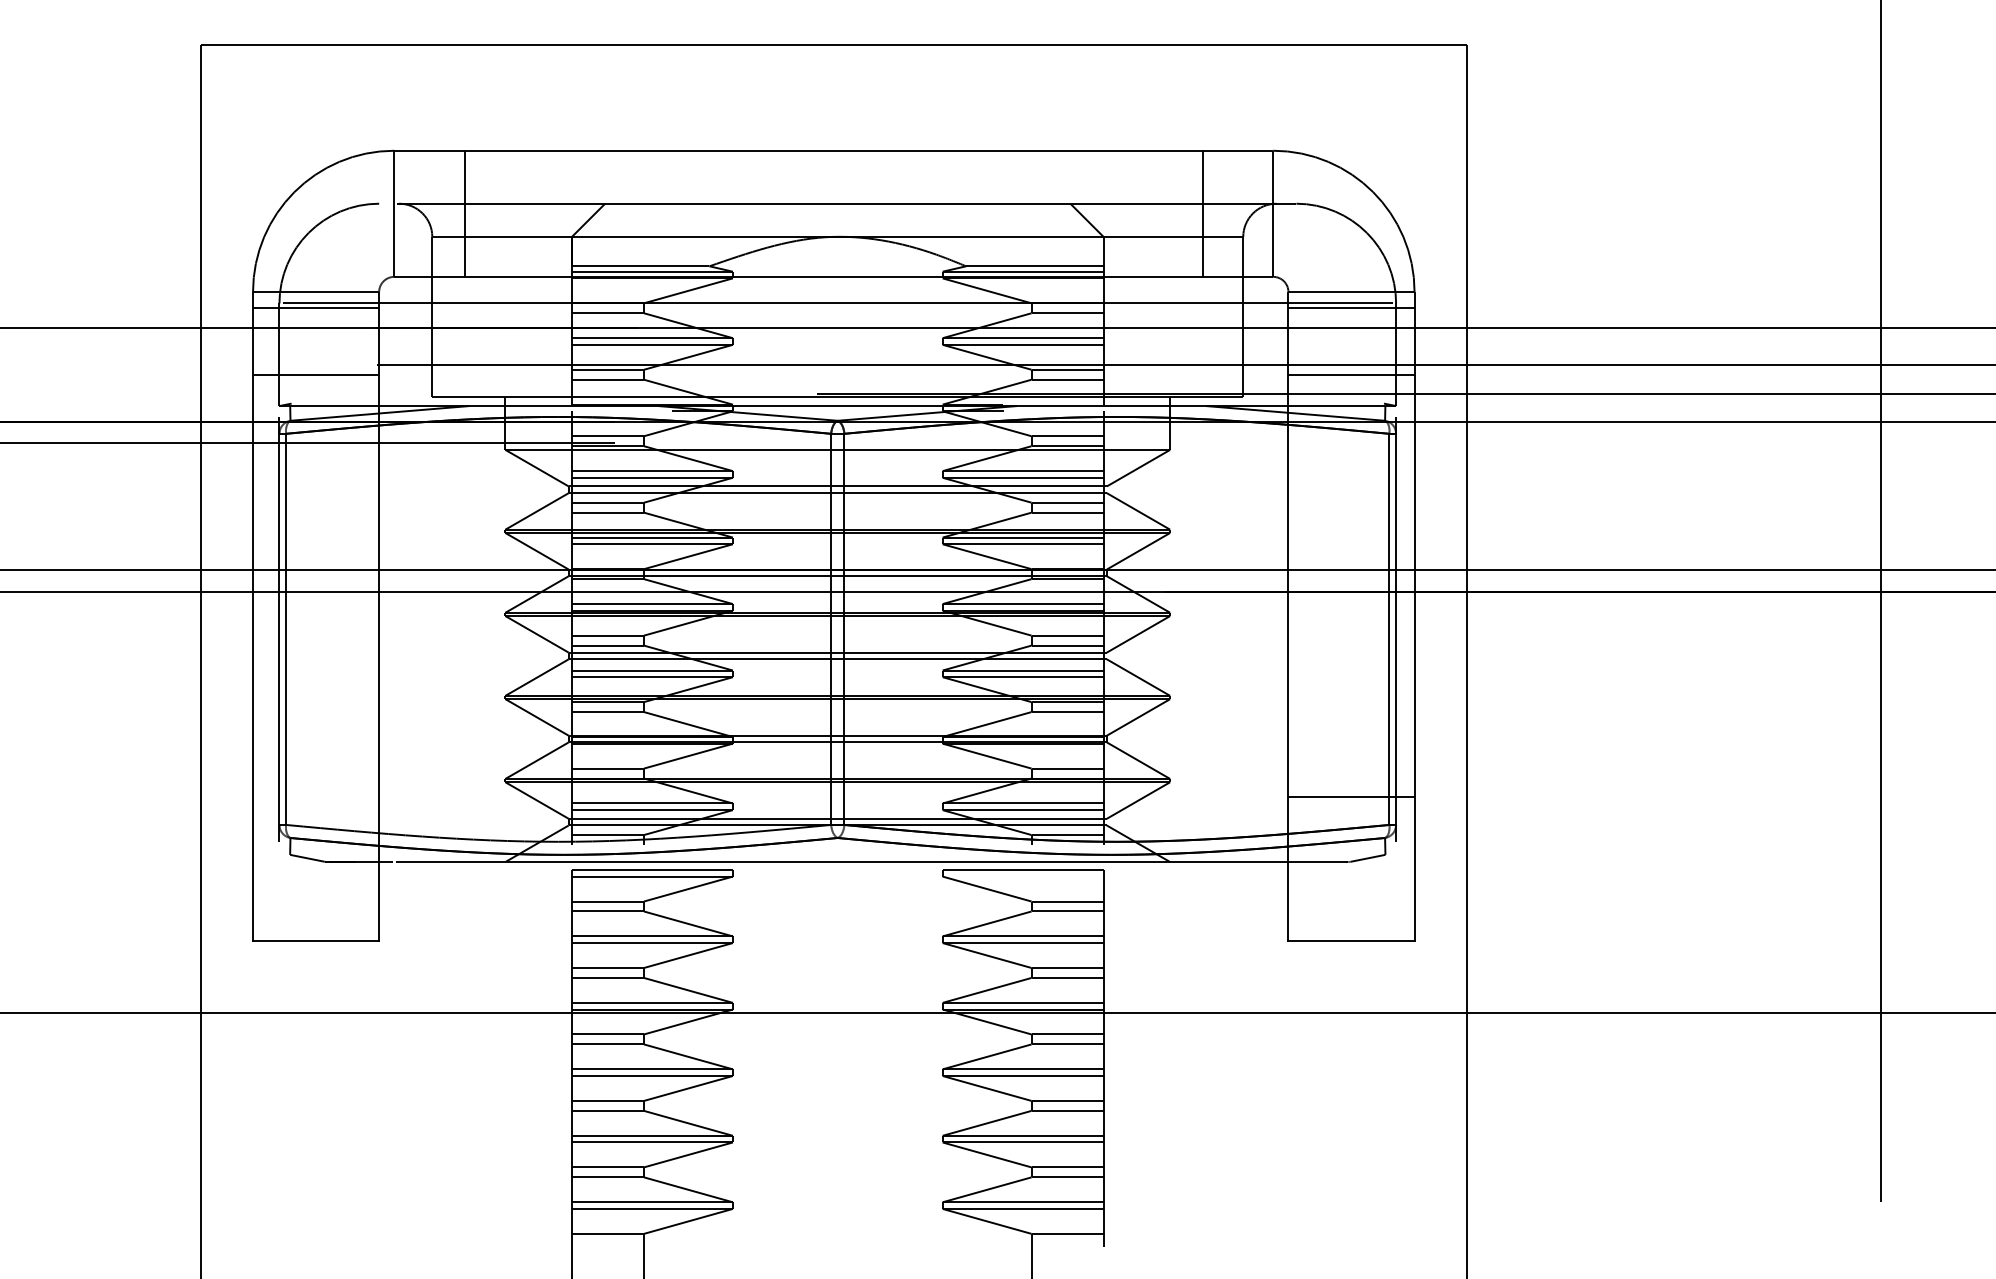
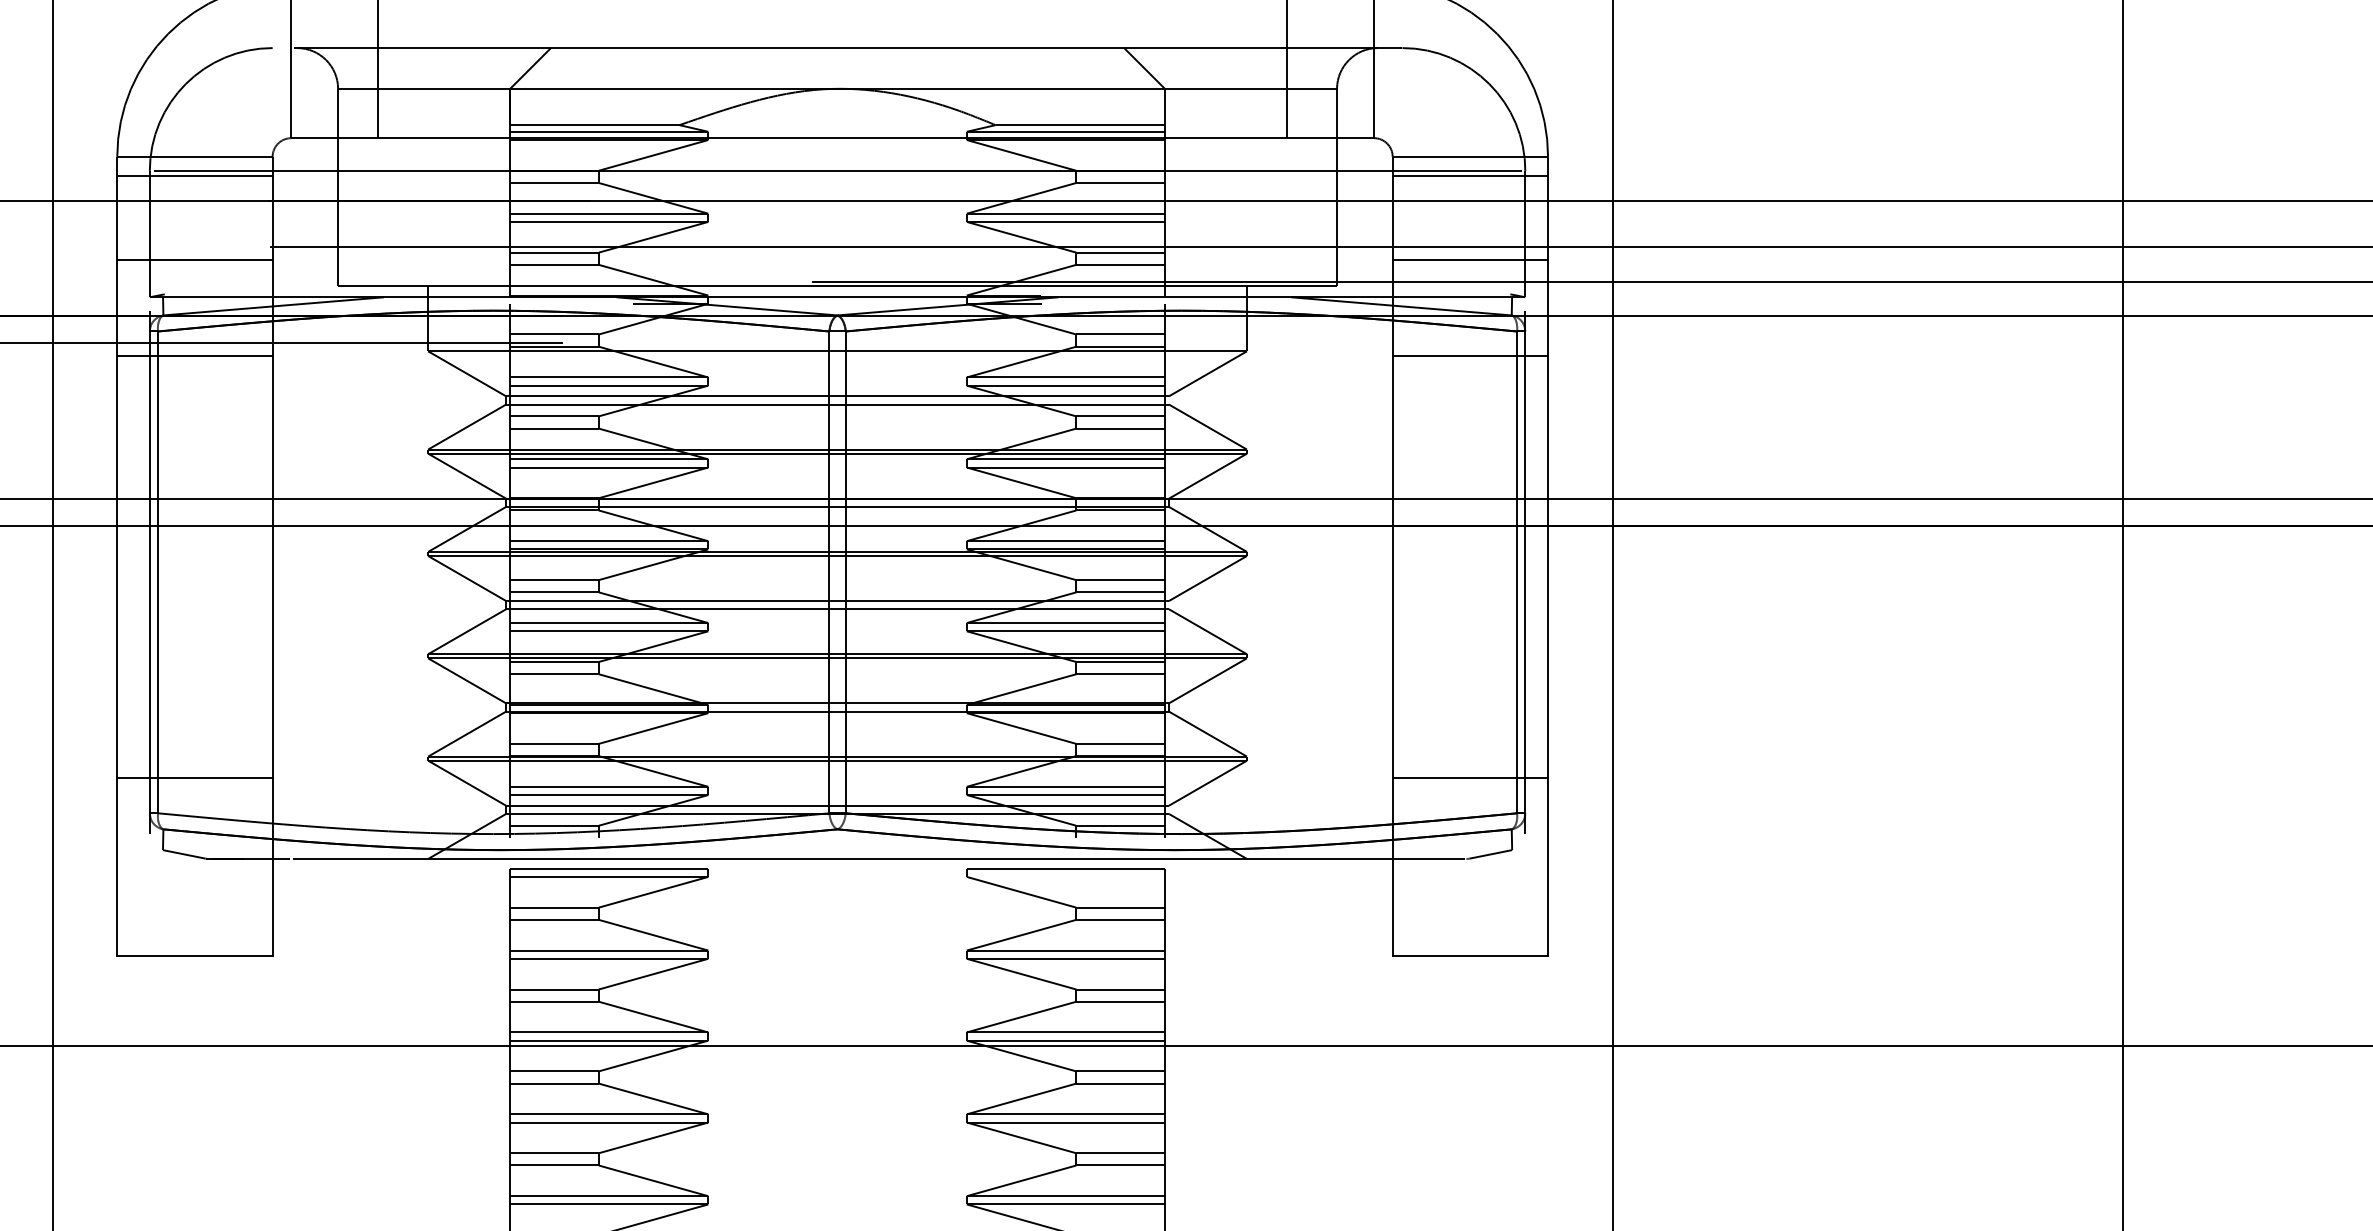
line: (316, 453) -> (195, 355), added
line: (1351, 453) -> (1470, 355), added
line: (316, 796) -> (195, 778), added

